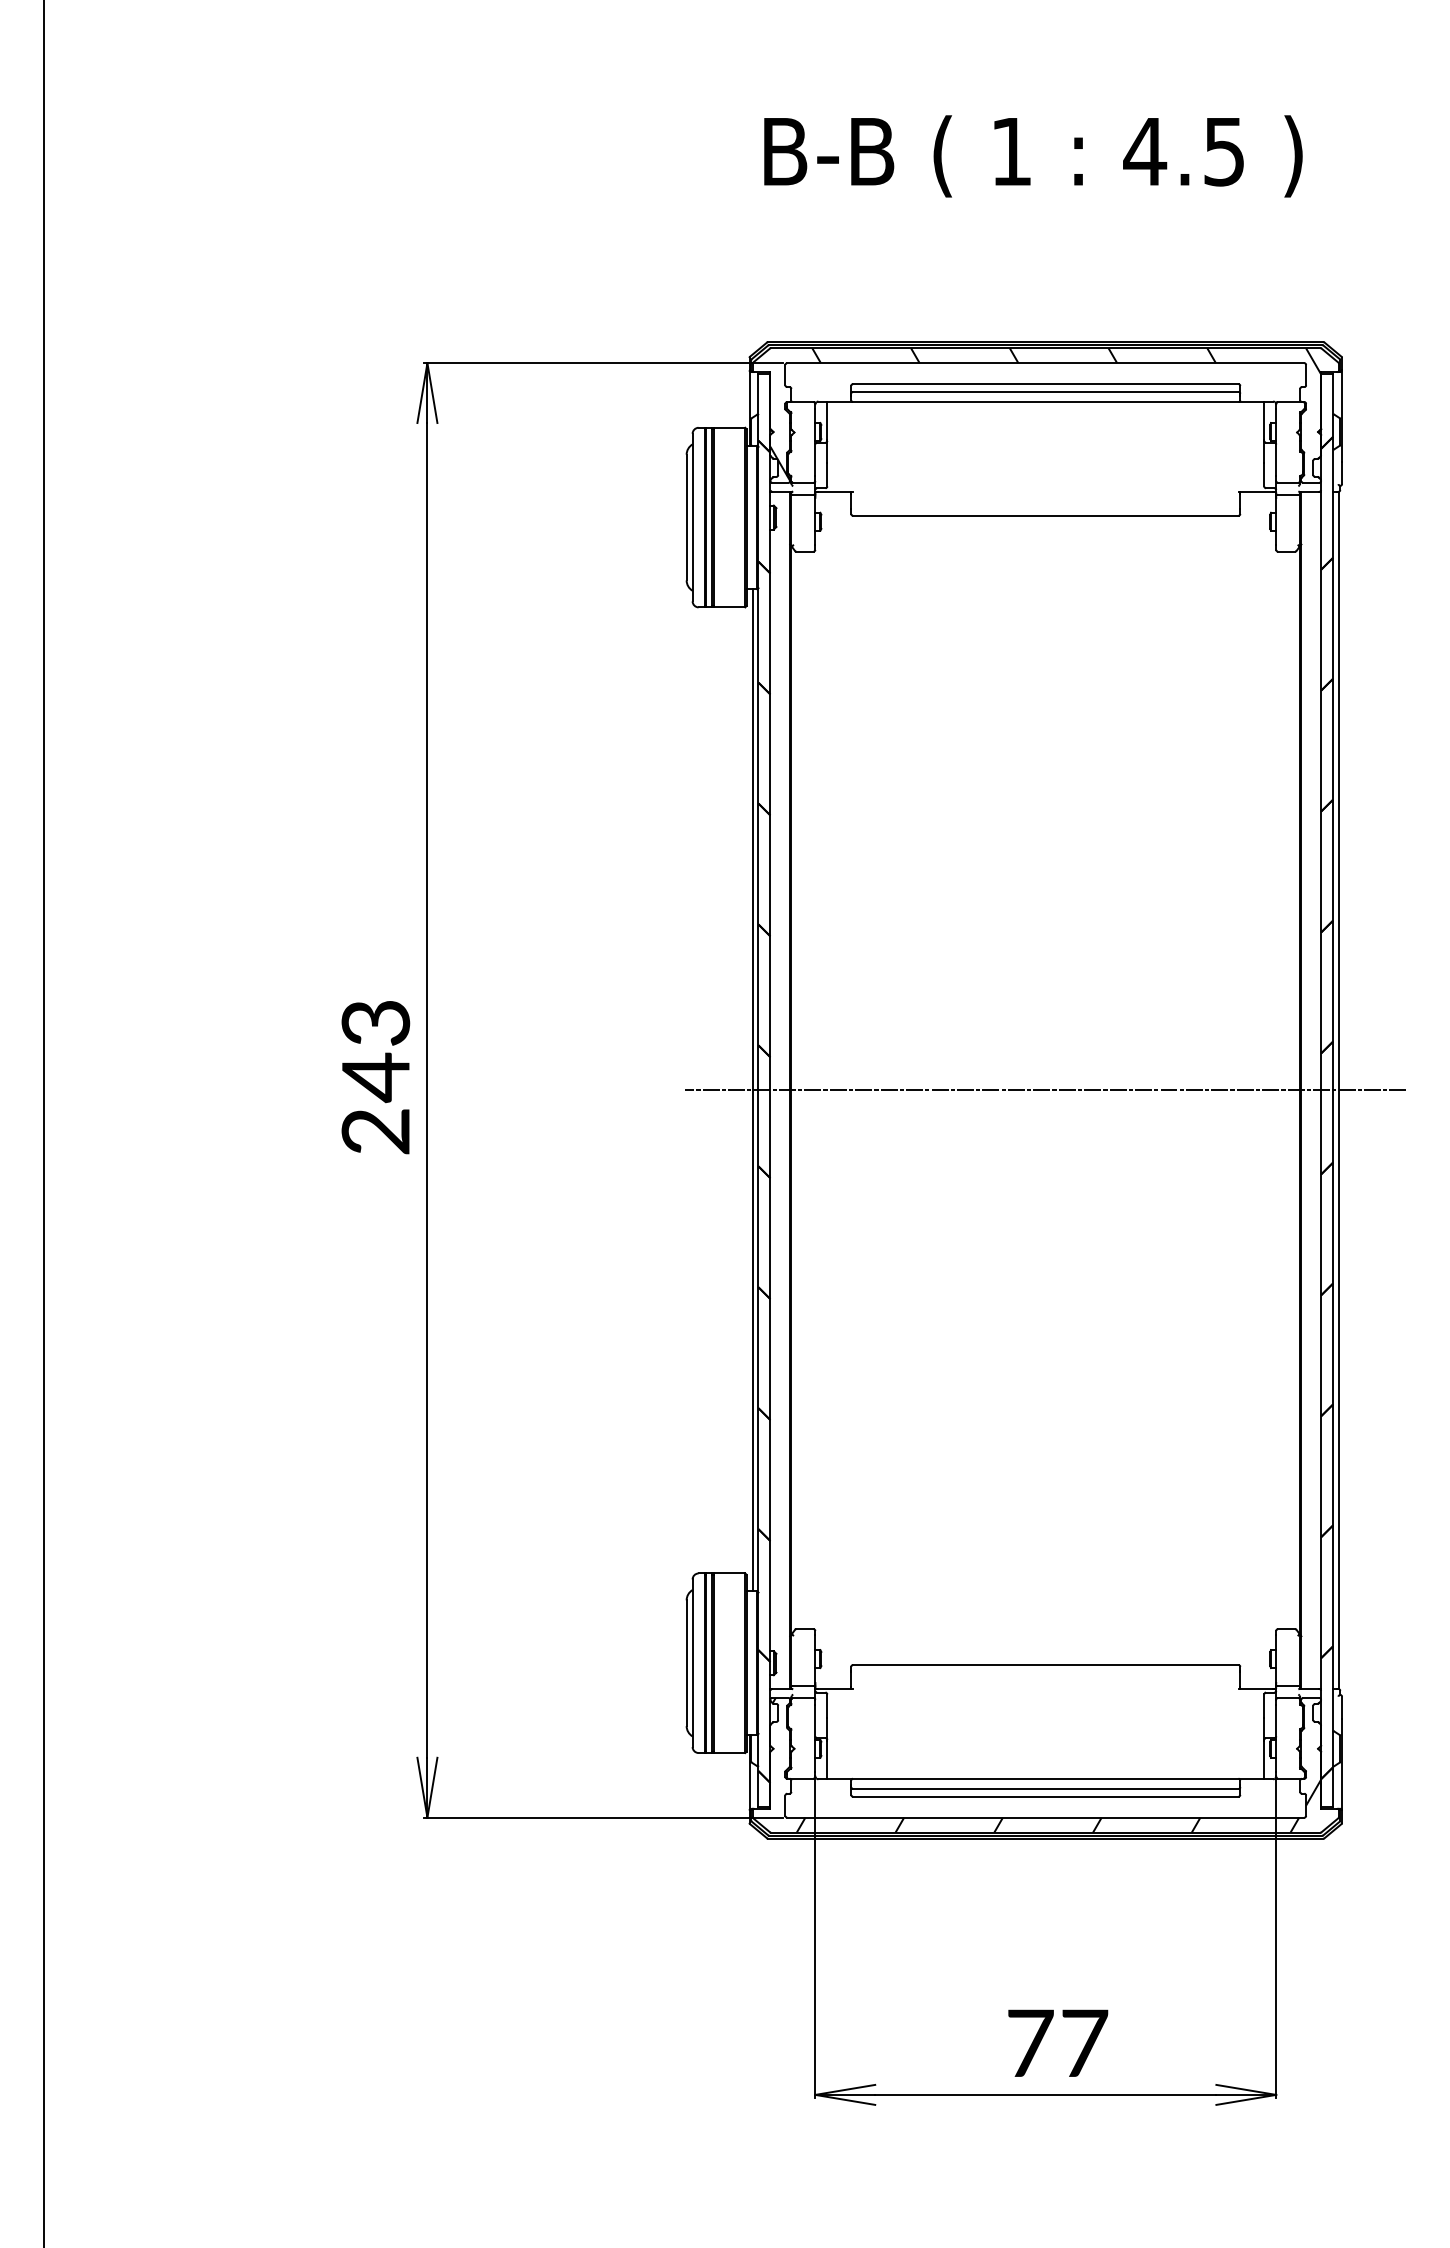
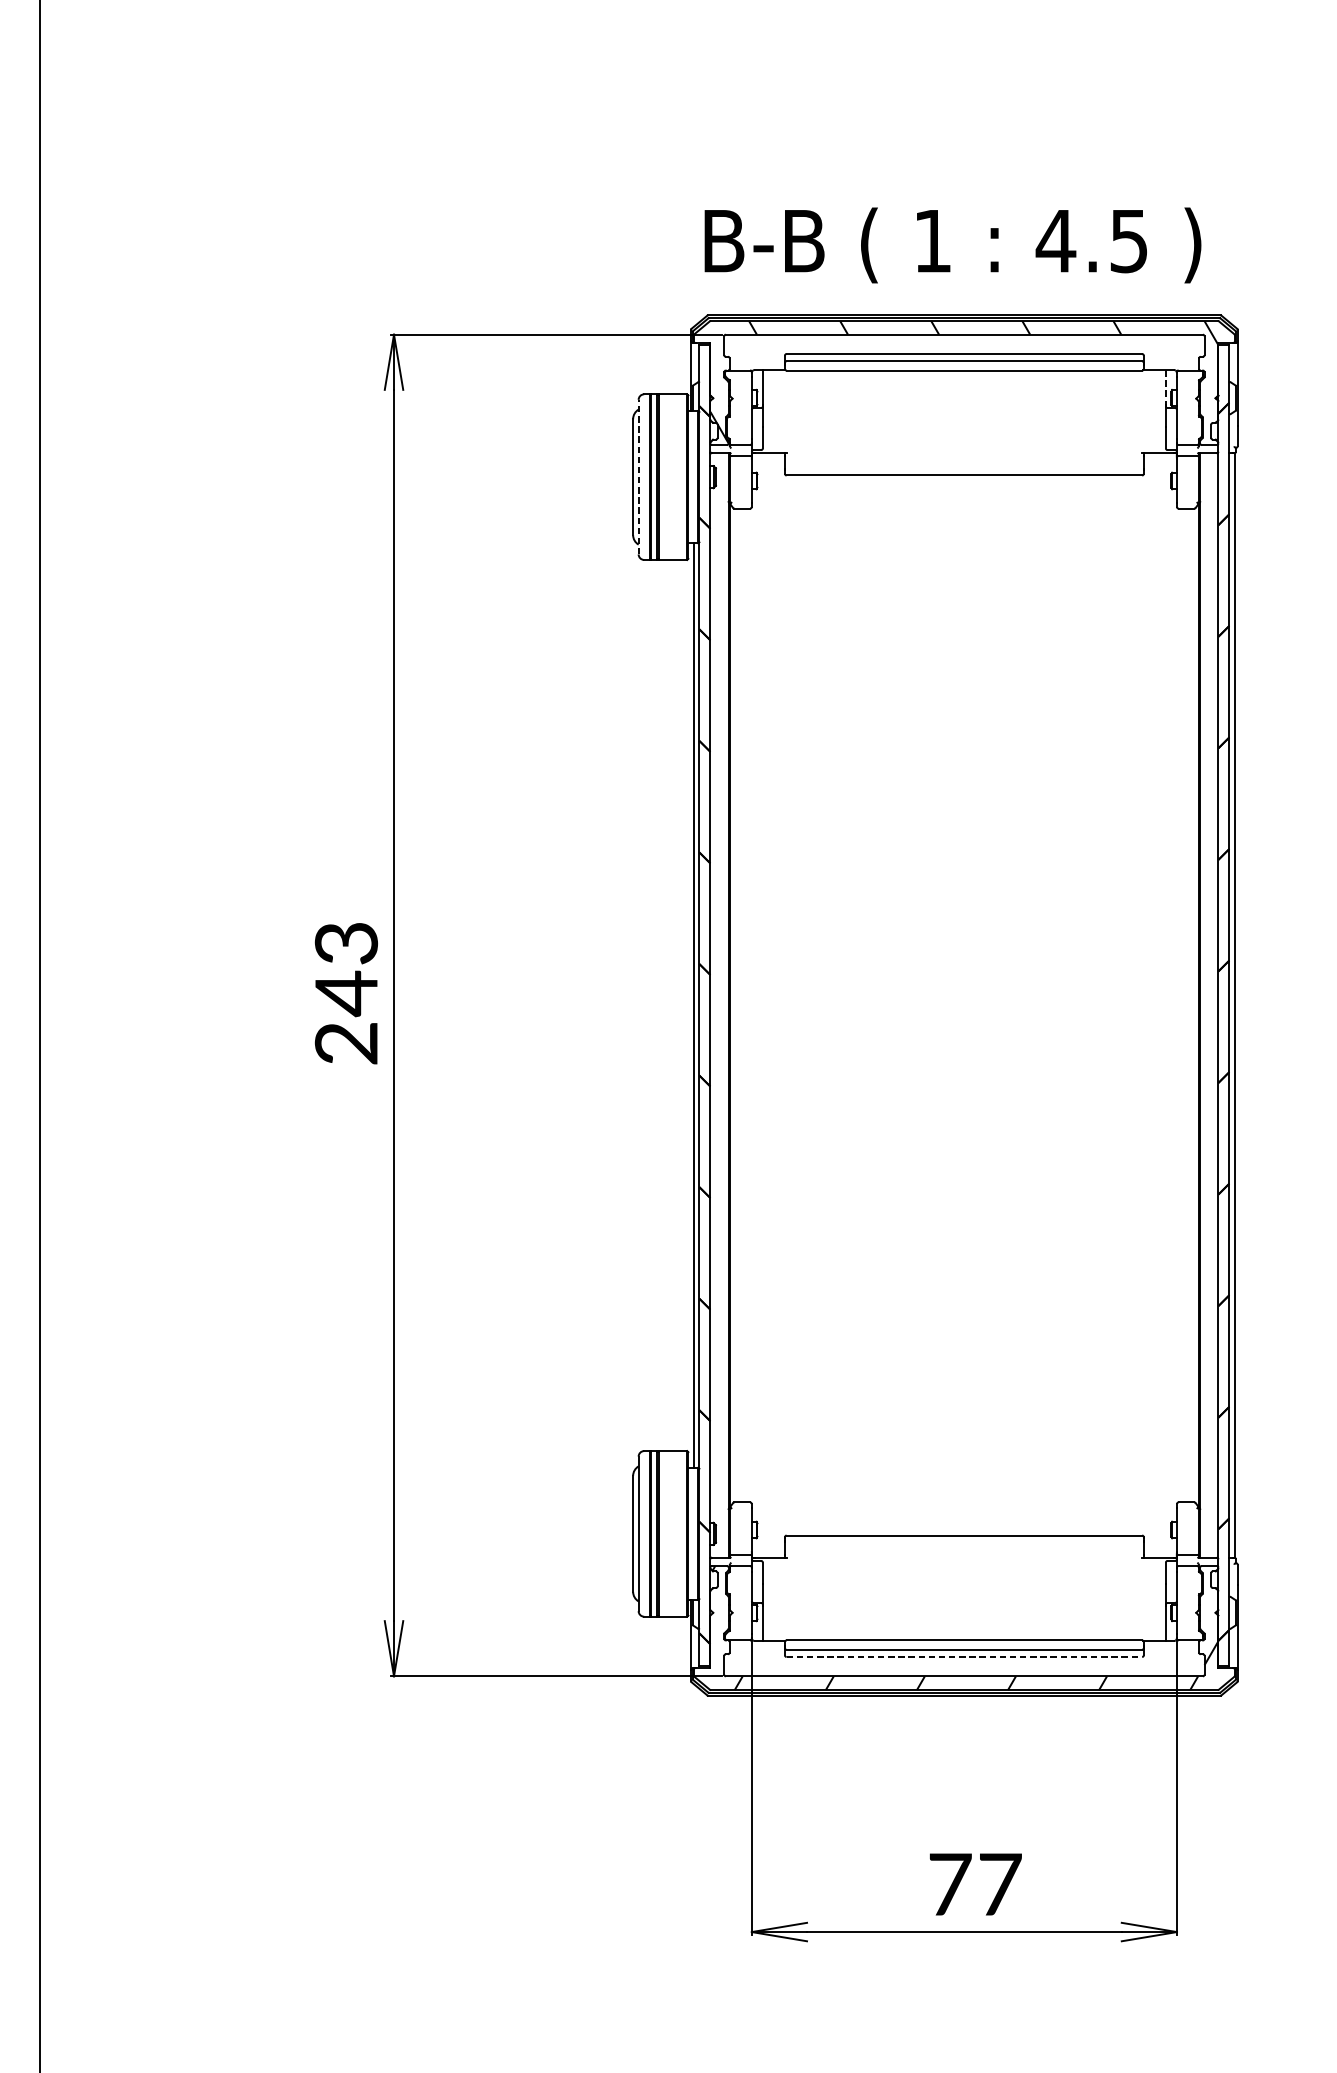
text: (1033, 156) -> (953, 245), moved
line: (1264, 421) -> (1166, 388), solid -> dashed
line: (692, 517) -> (638, 477), solid -> dashed
line: (1045, 1090) -> (964, 1005), removed
line: (1045, 1796) -> (964, 1656), solid -> dashed

